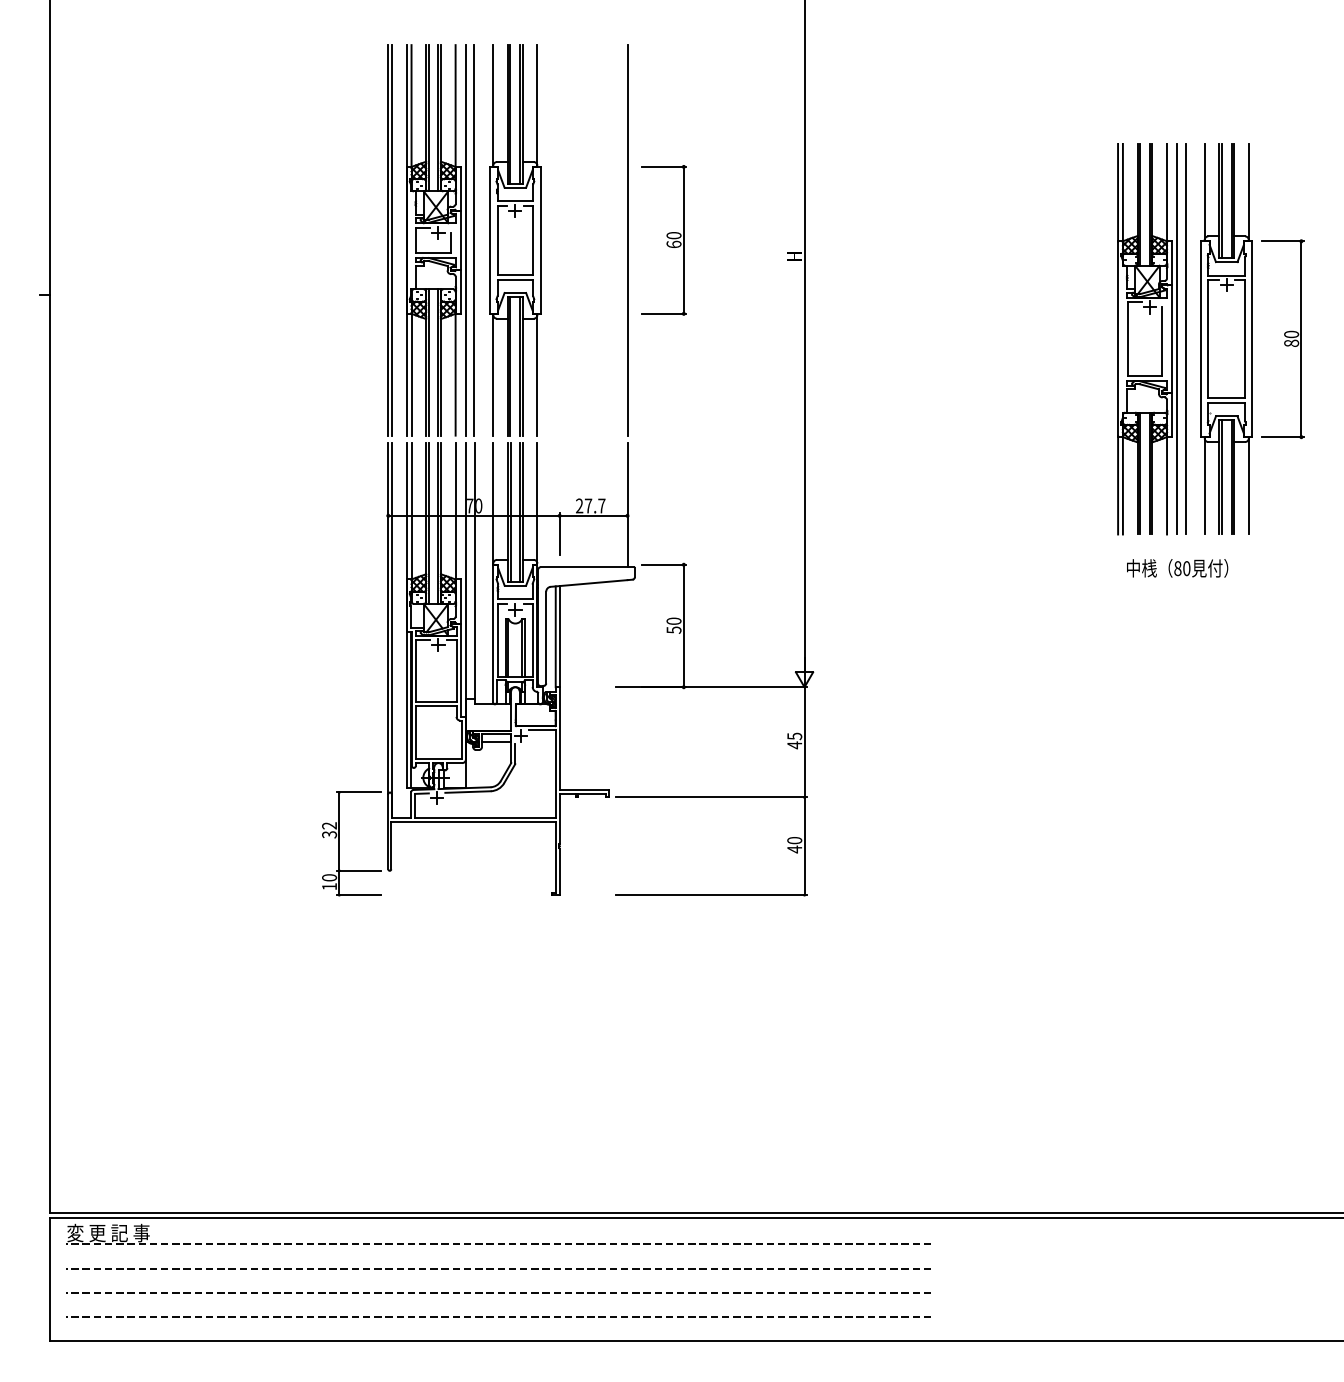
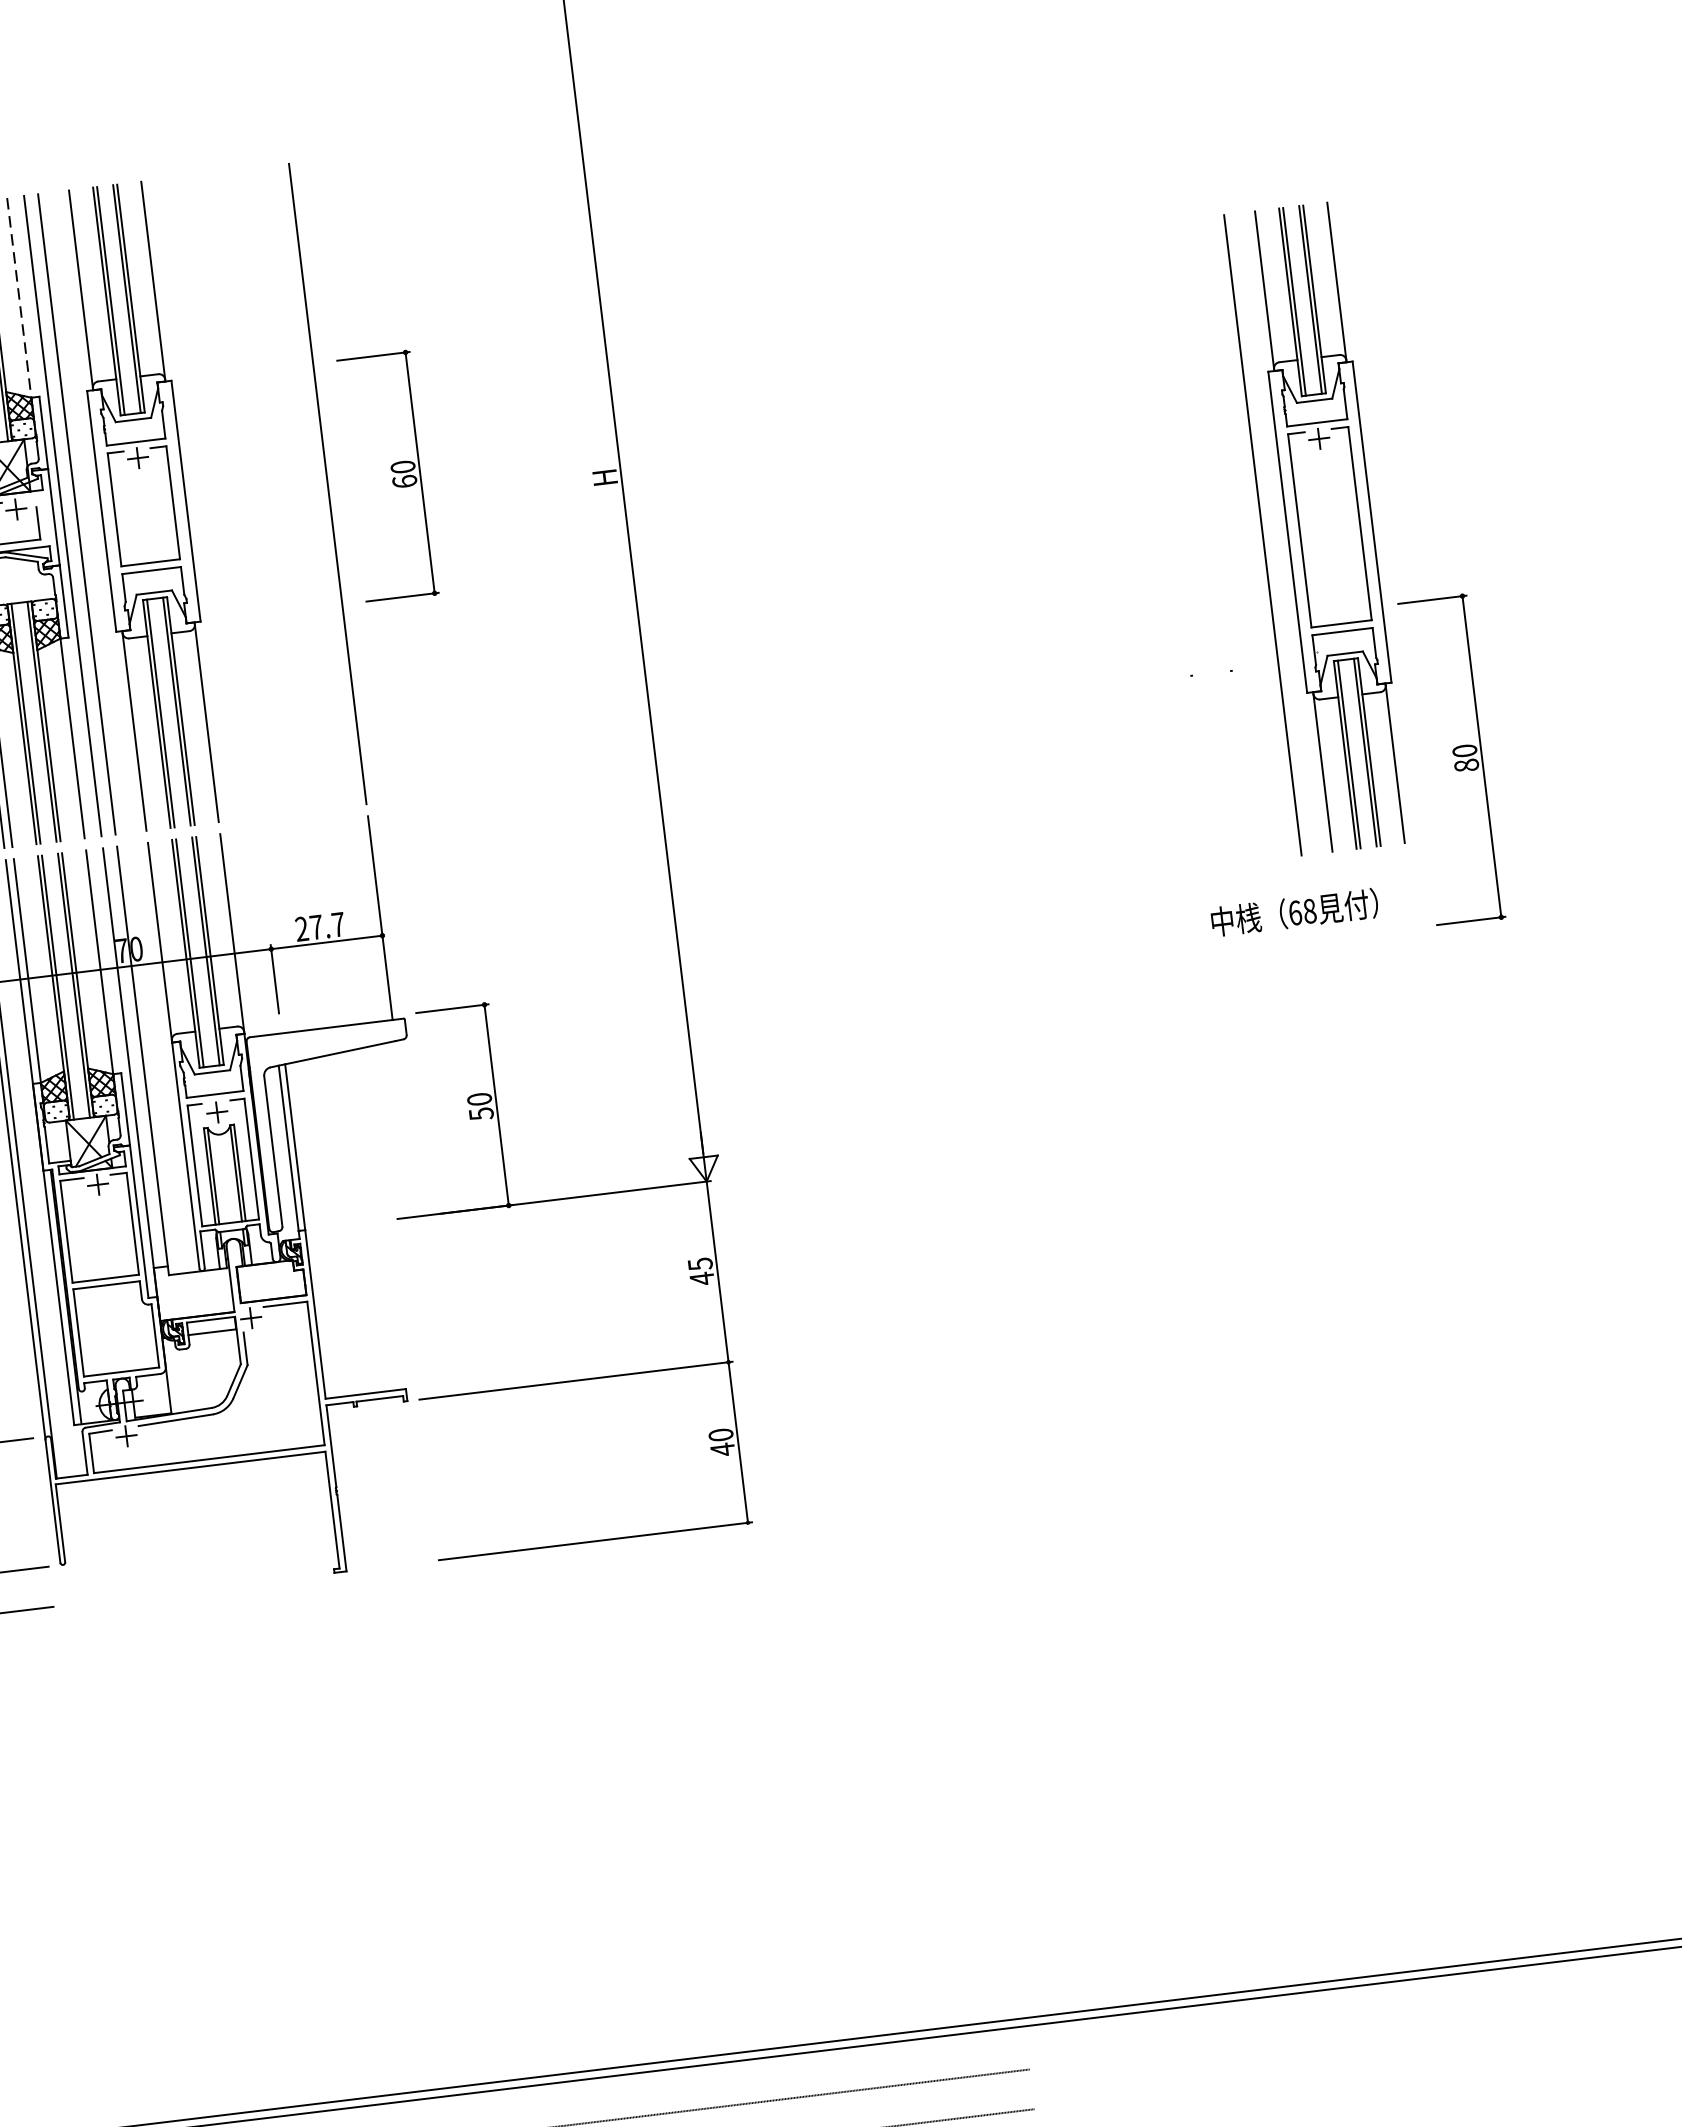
line: (455, 106) -> (19, 298), solid -> dashed
part: (1147, 339) -> (1200, 543), removed
part: (1282, 339) -> (1450, 760), moved
text: (1182, 568) -> (1302, 911), 80 -> 68

